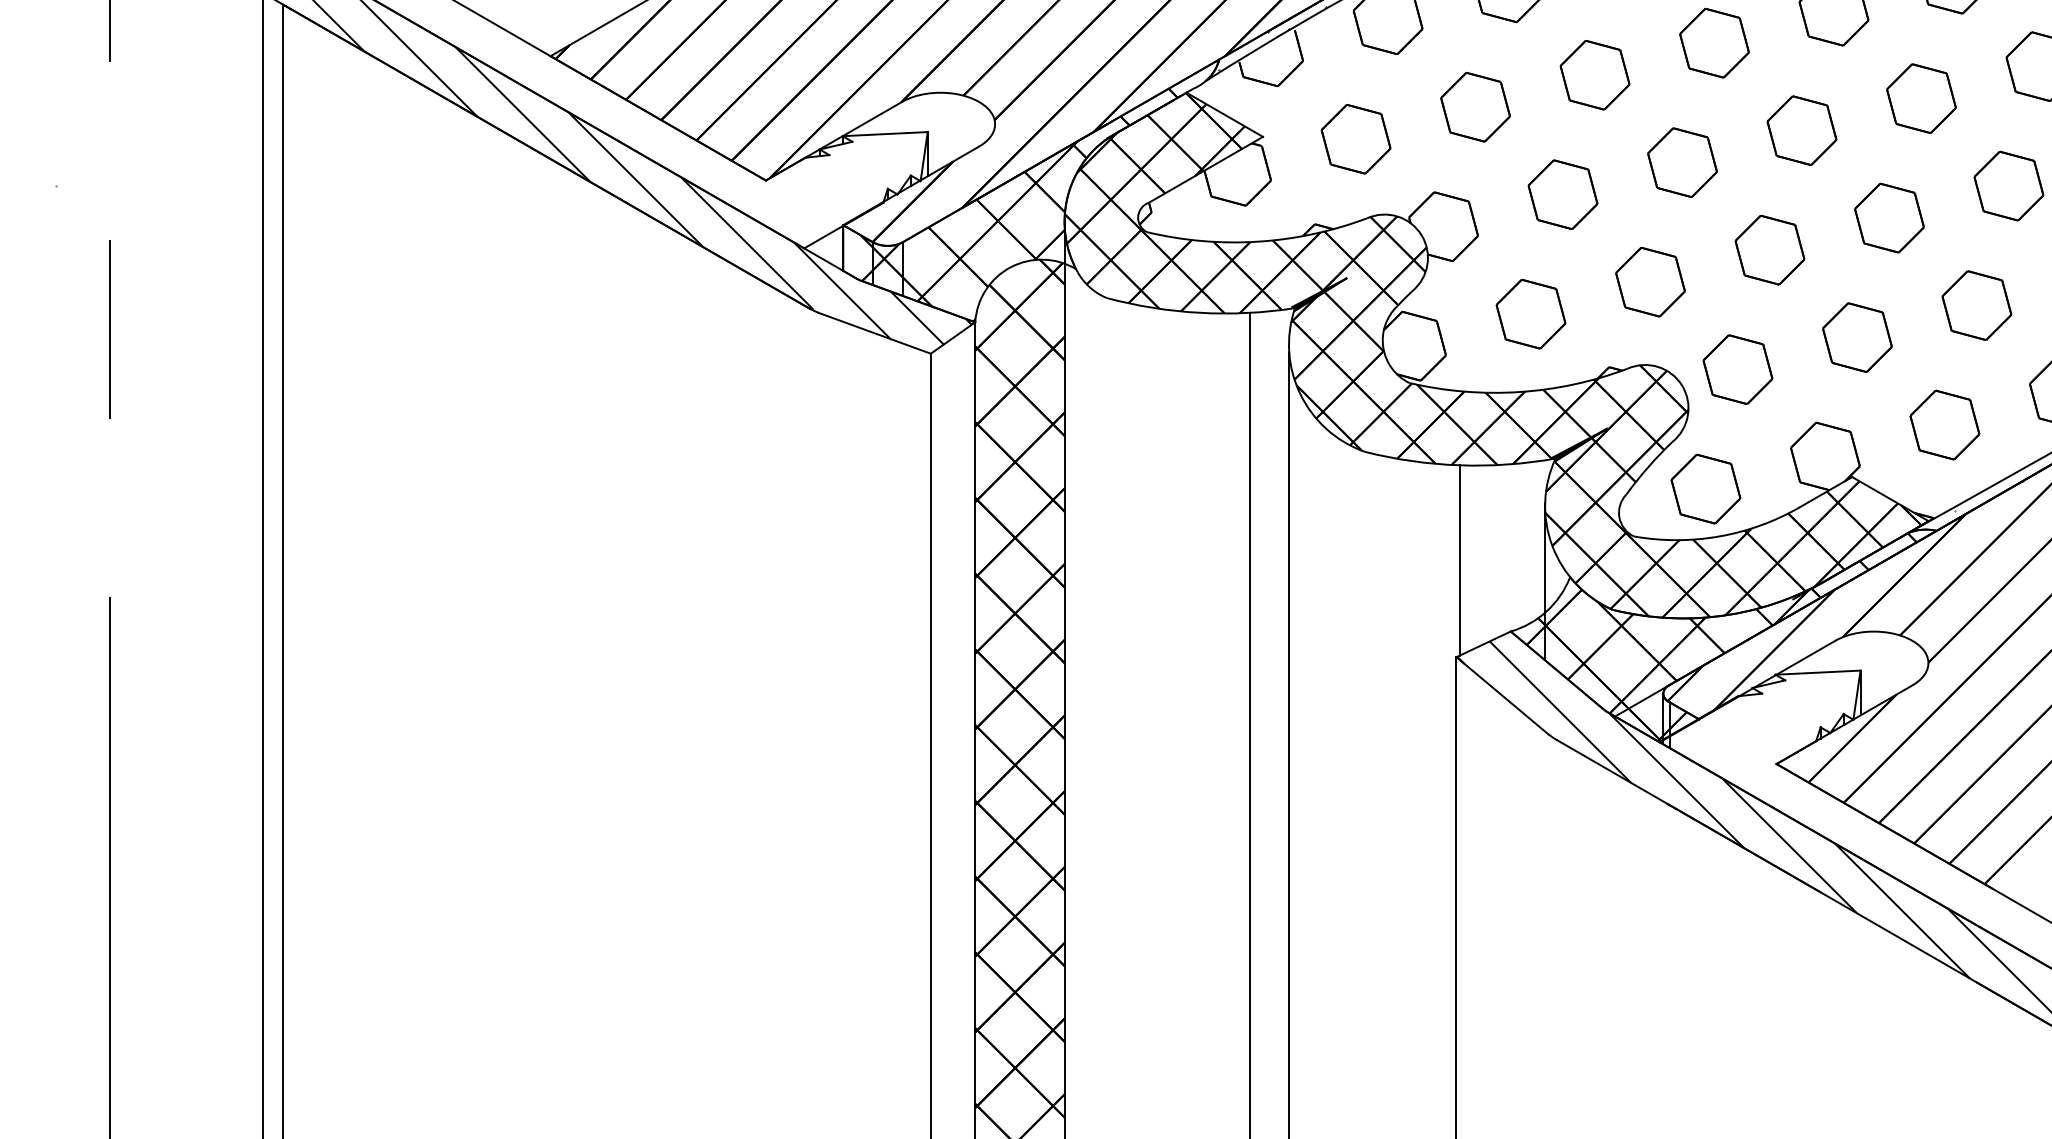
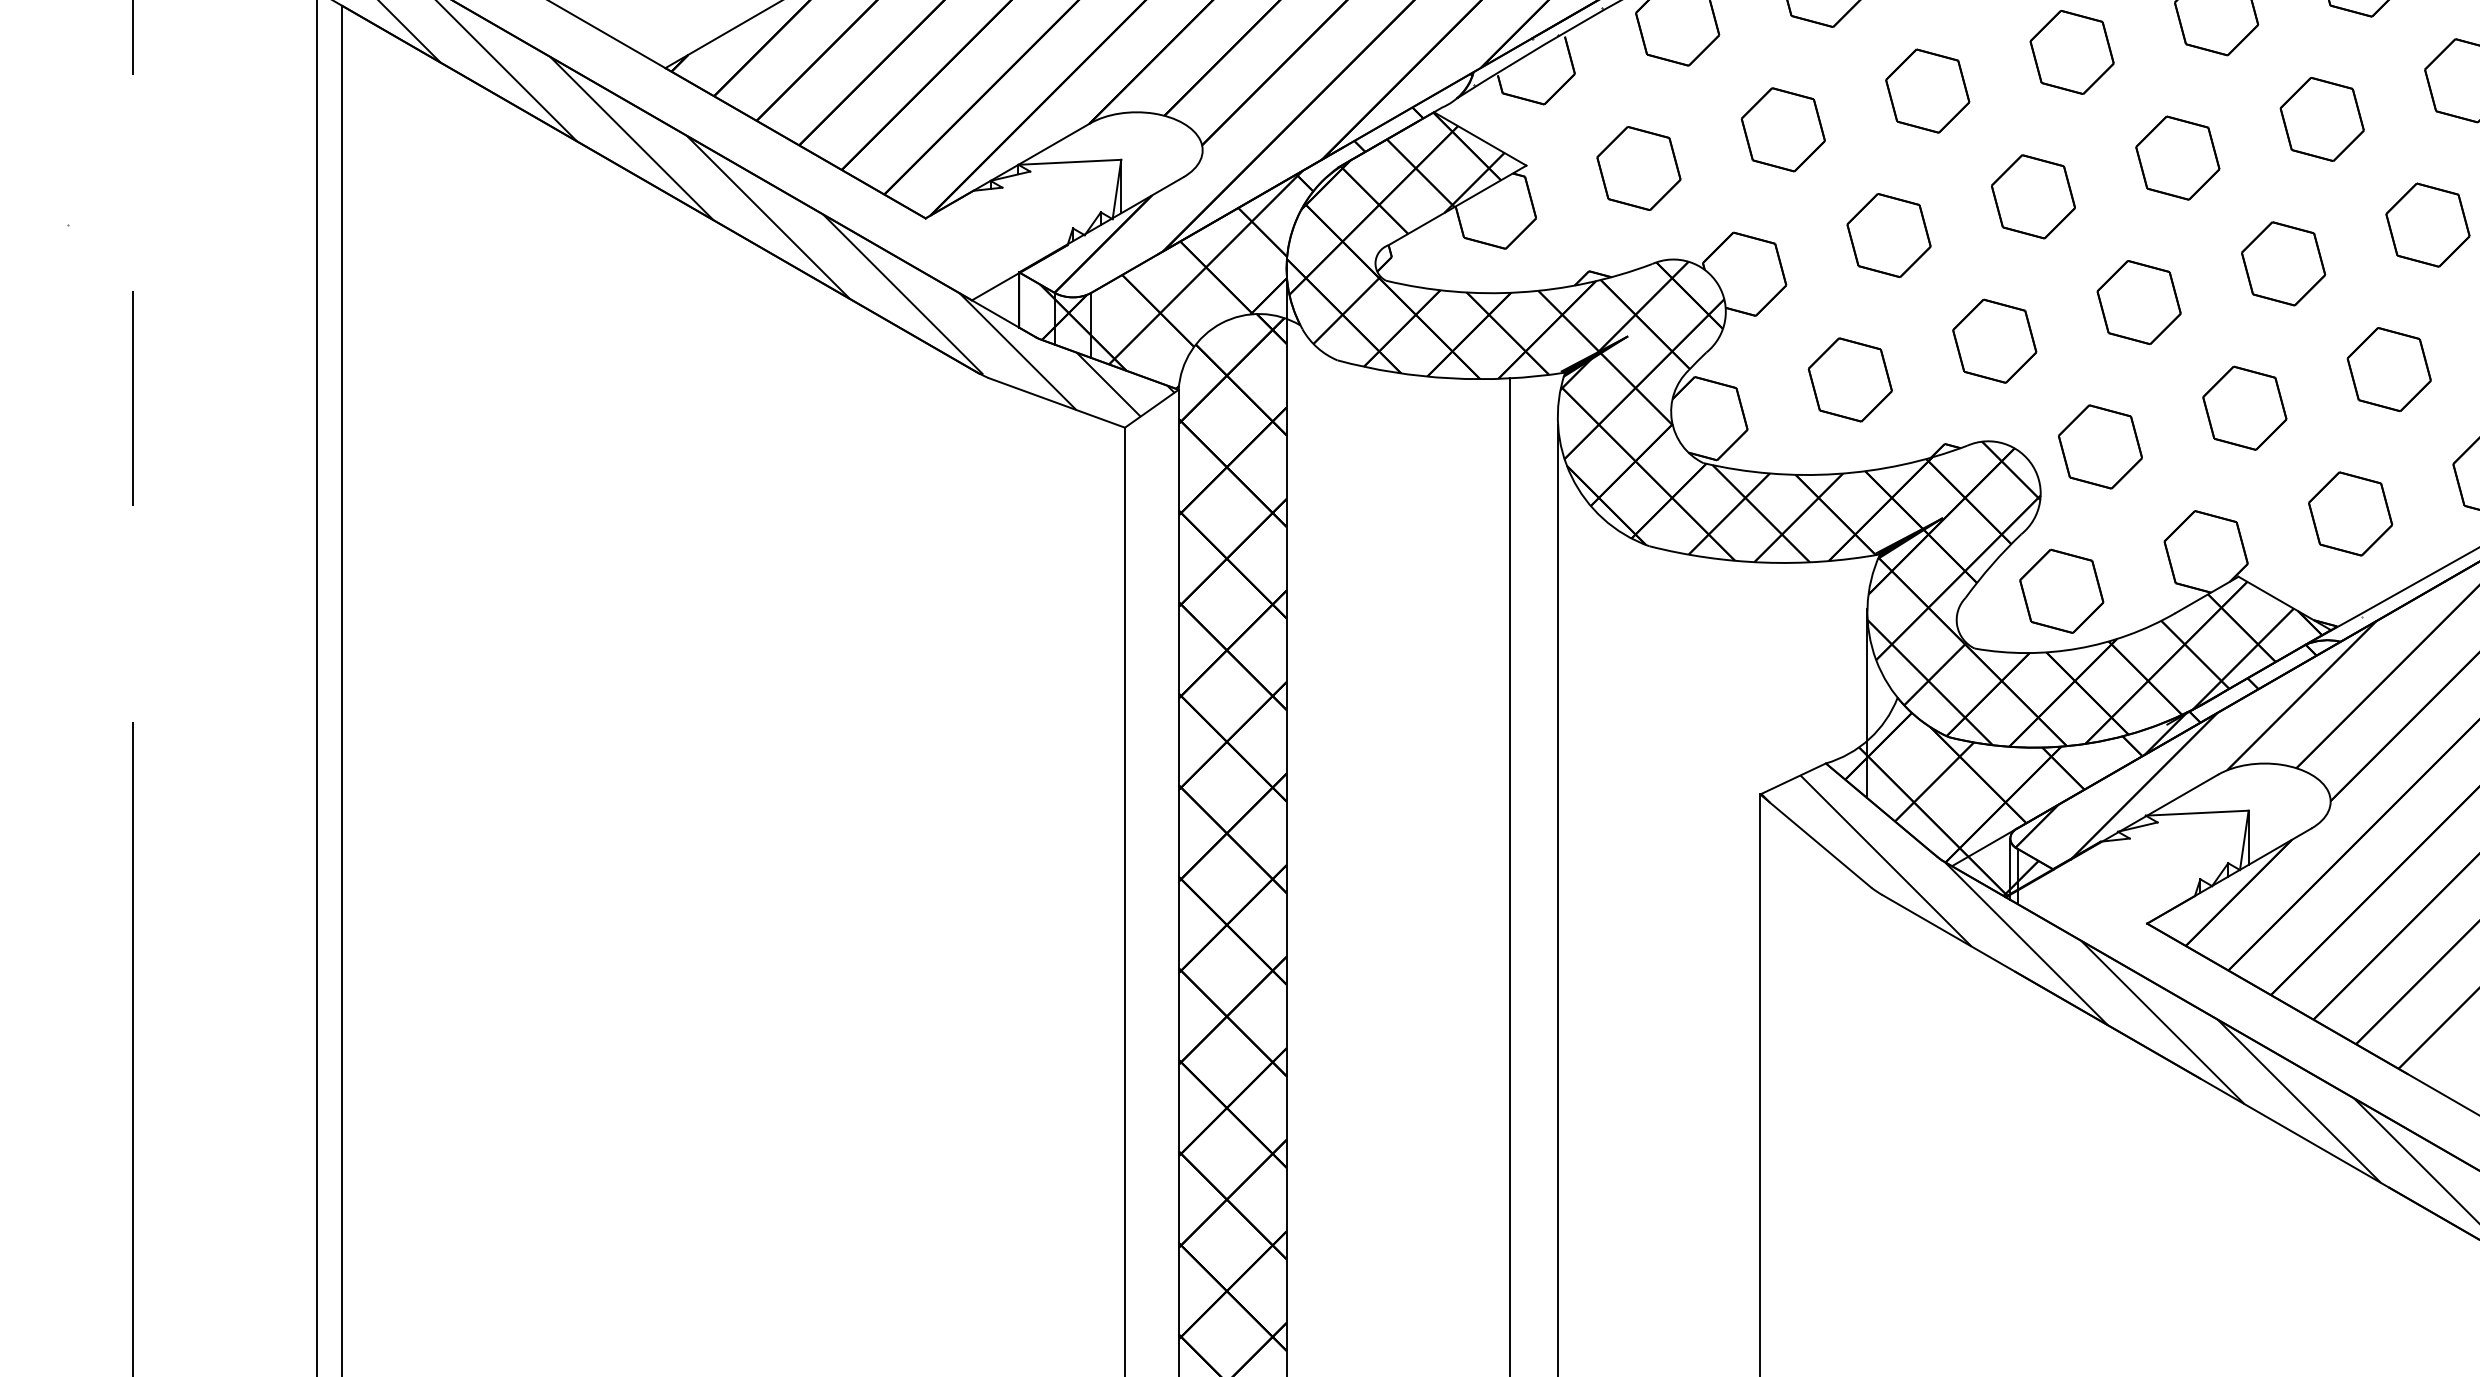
line: (1459, 560) -> (1764, 677), removed

